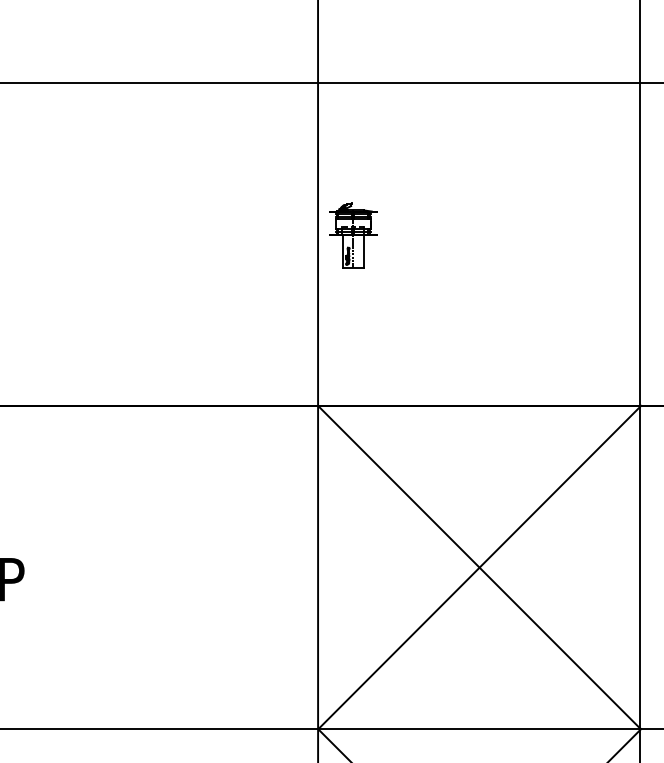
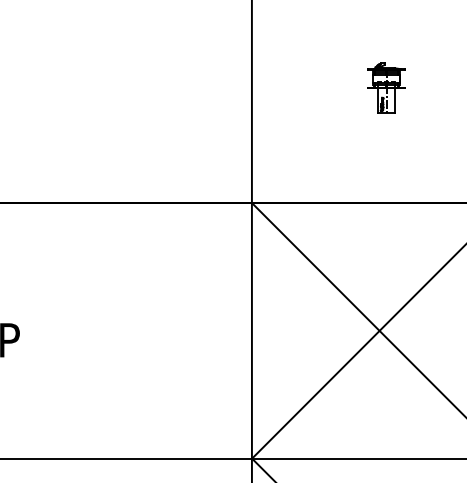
part: (353, 235) -> (386, 88), moved

